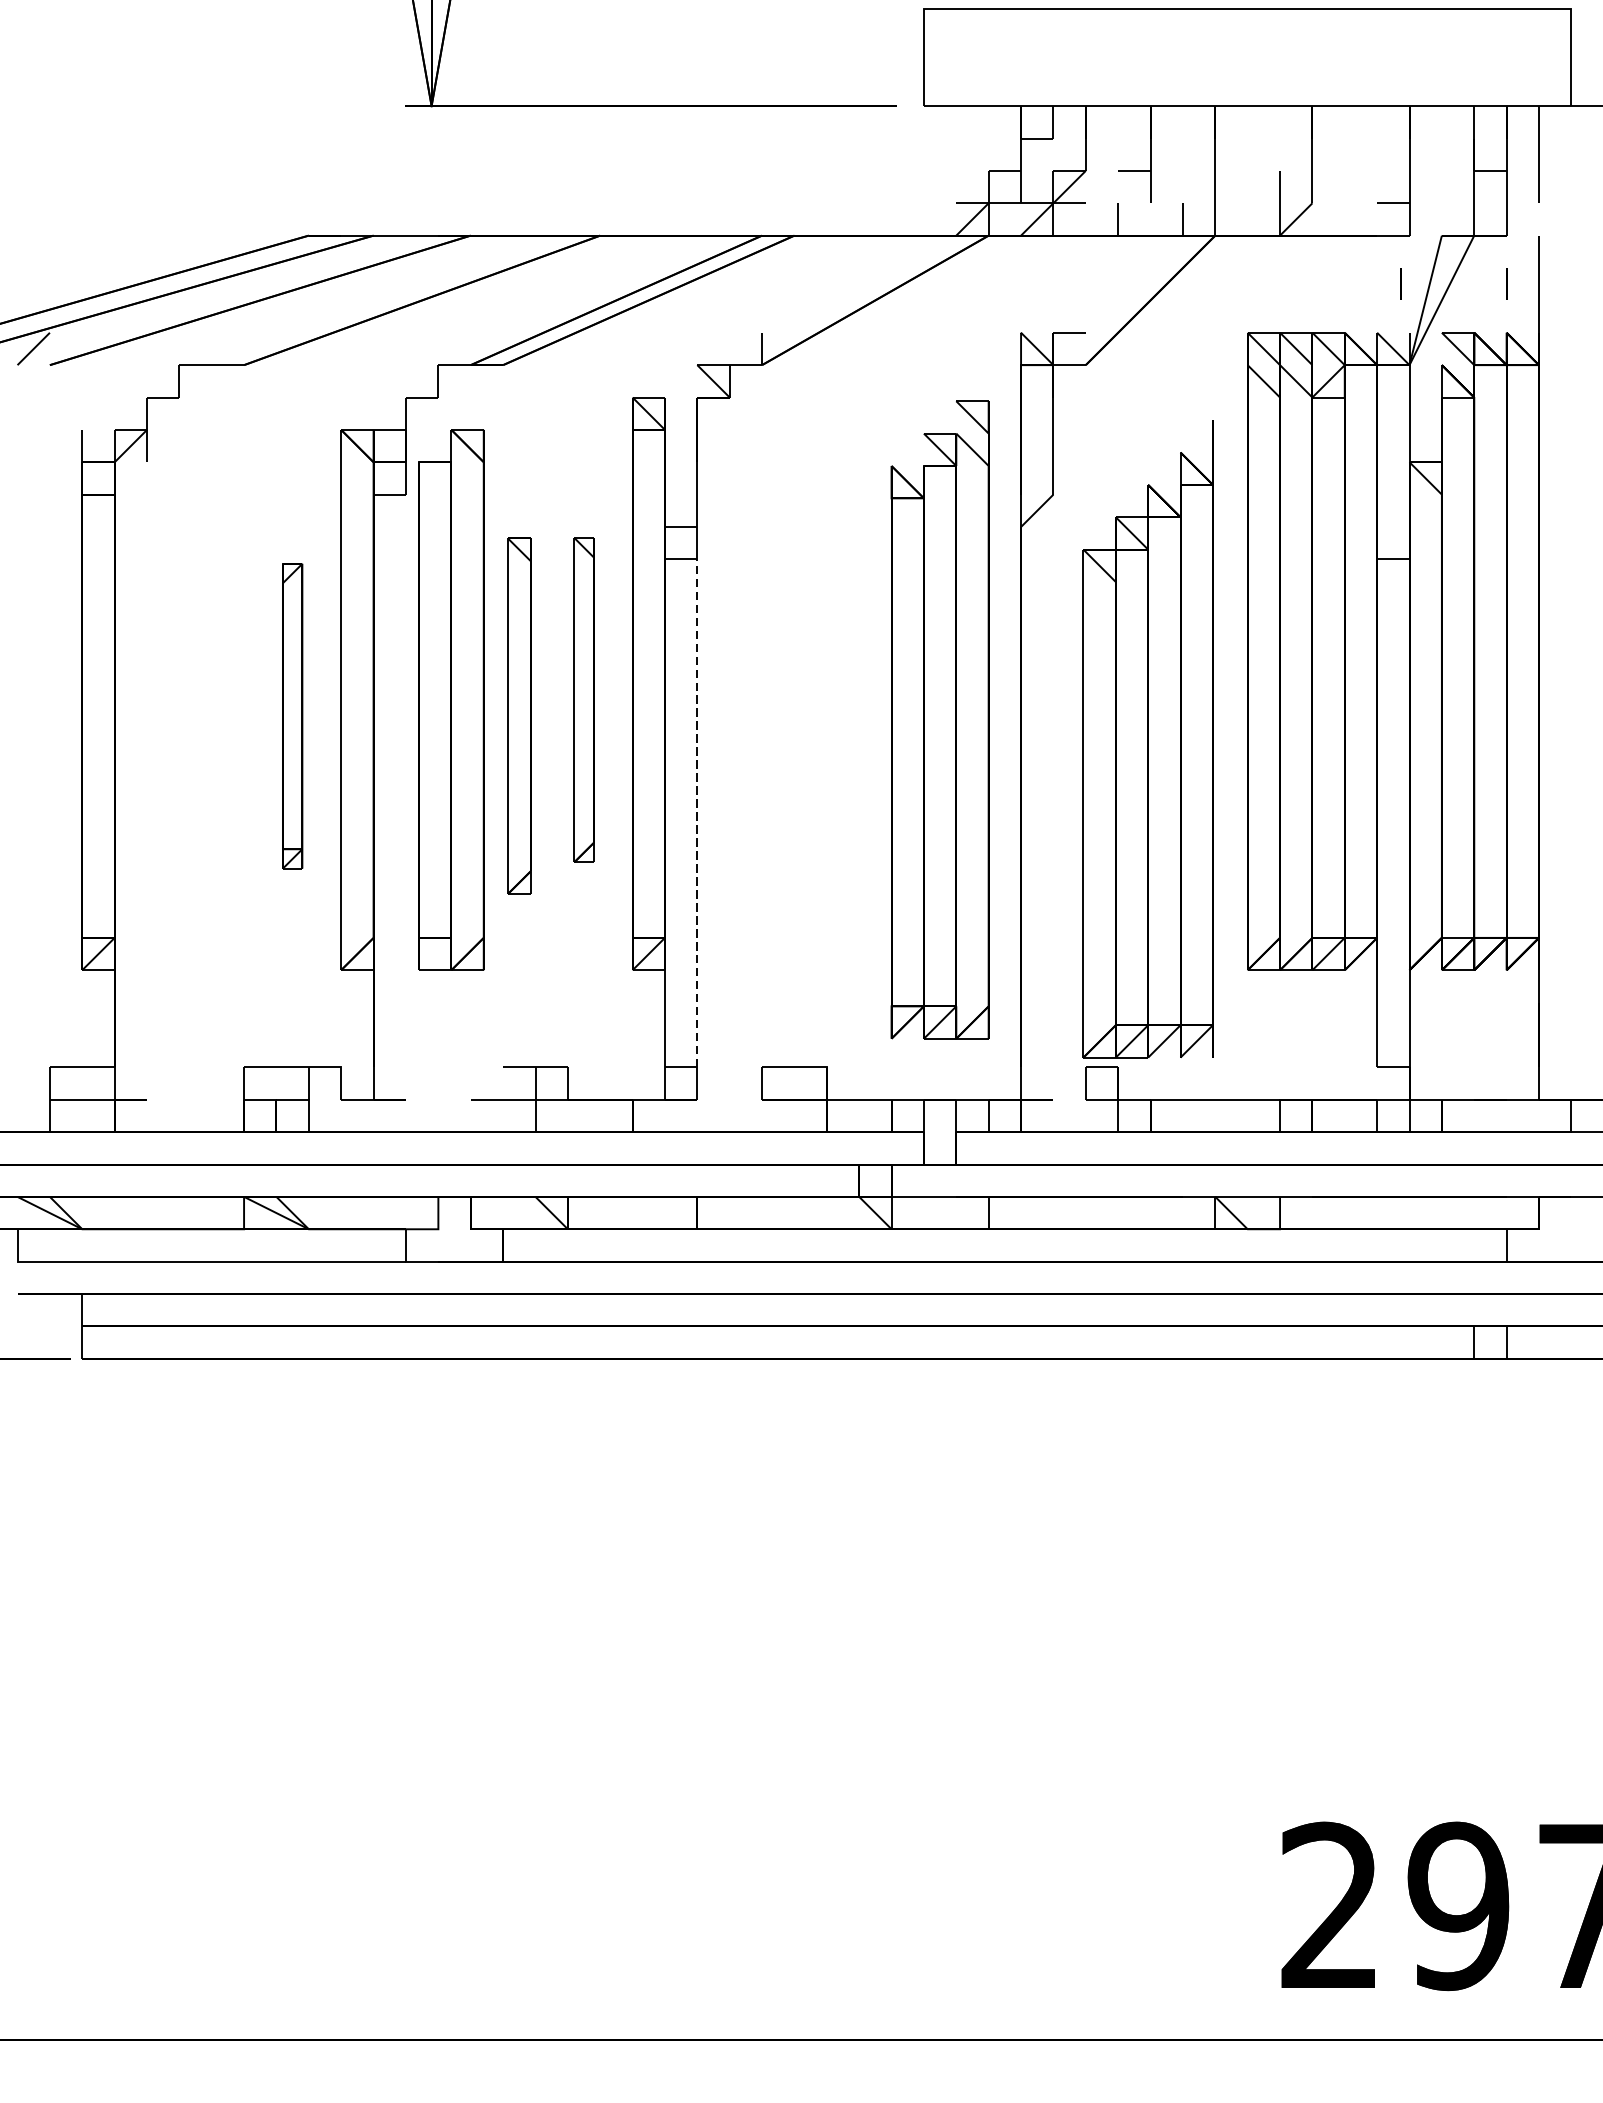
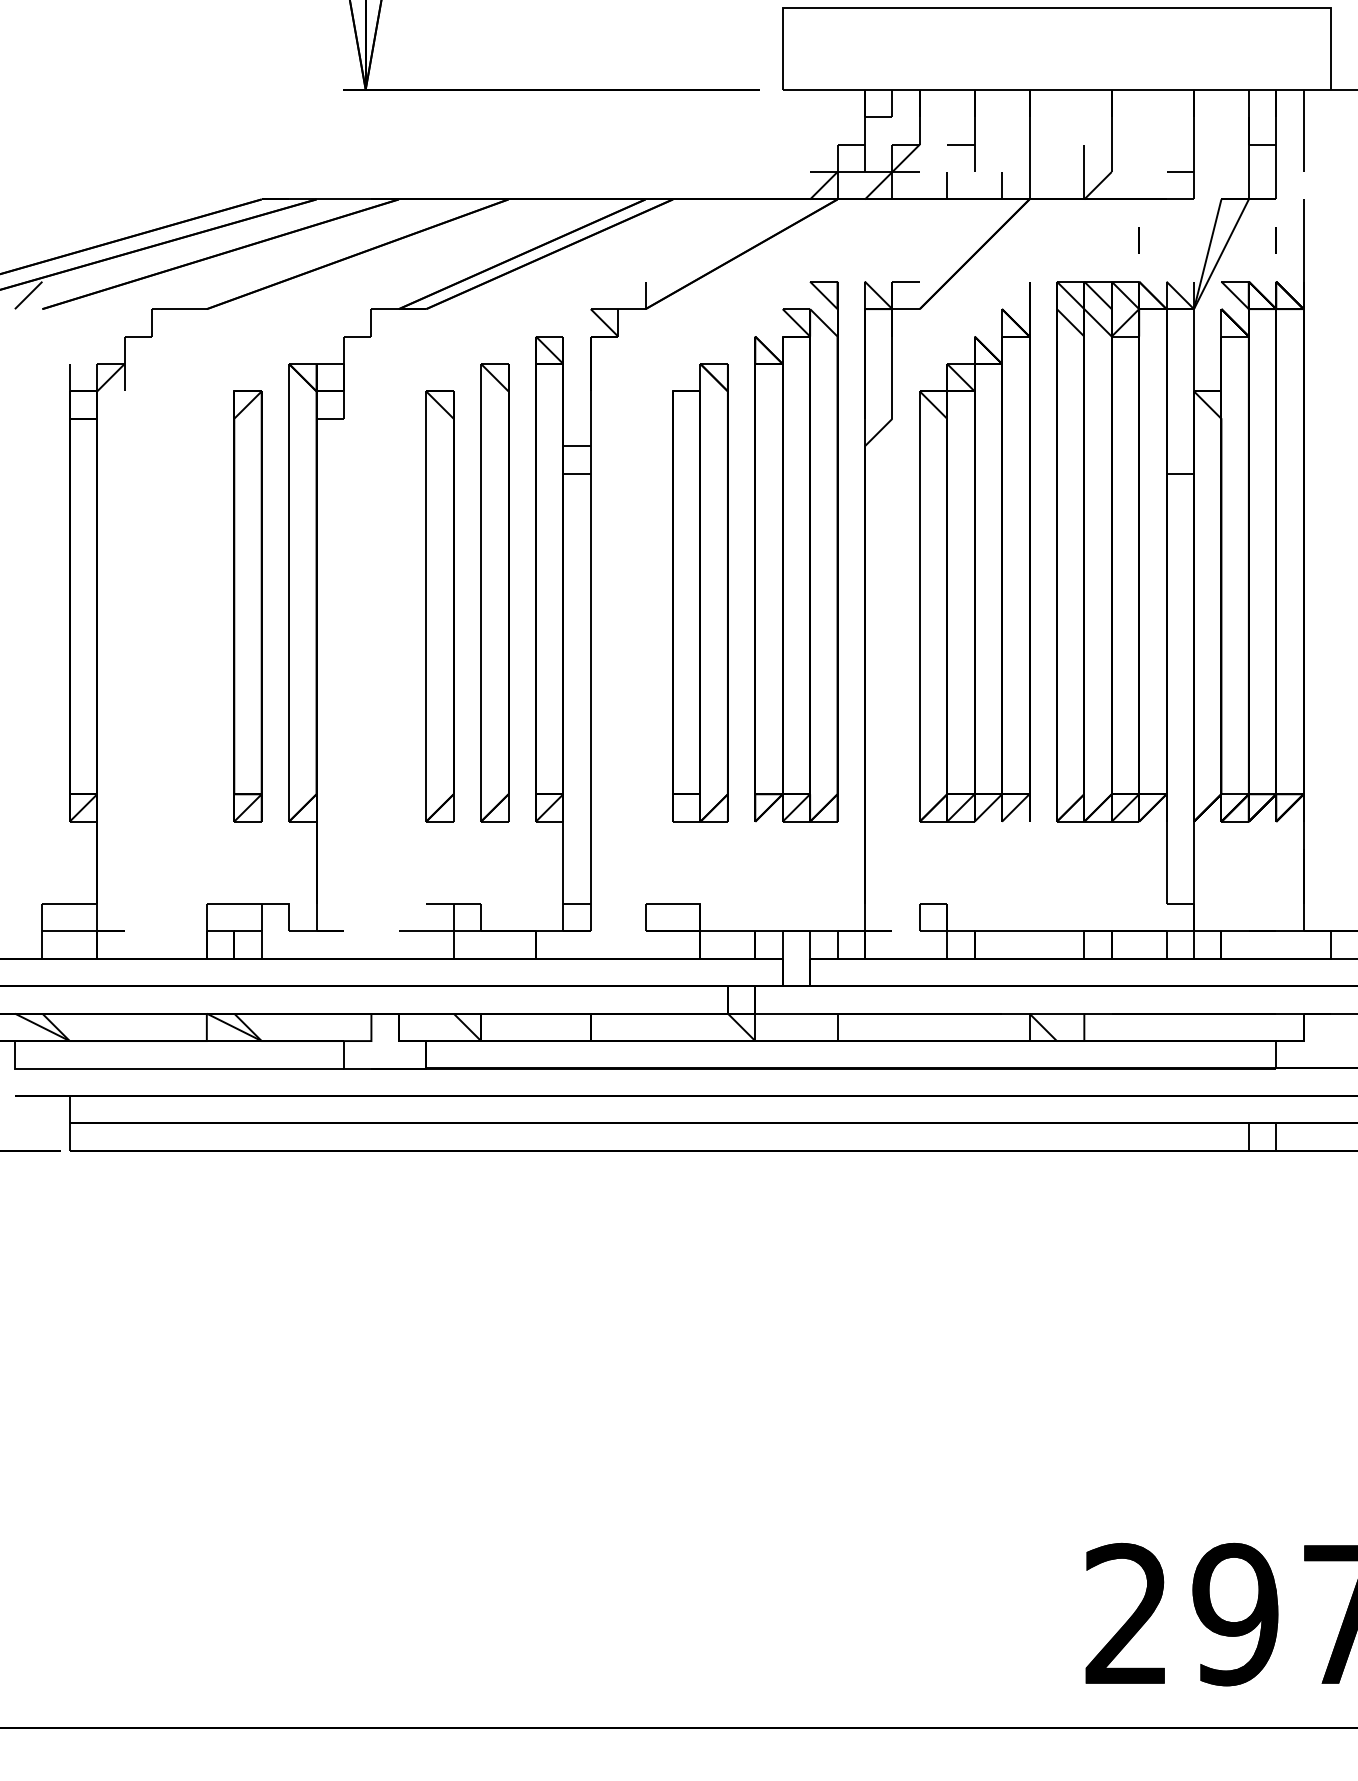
line: (1400, 284) -> (1138, 240), moved
part: (451, 699) -> (700, 592), moved
part: (583, 699) -> (494, 592), size x1.67
part: (292, 716) -> (247, 606), size x1.67
part: (518, 716) -> (439, 606), size x1.43
part: (940, 719) -> (796, 551), moved
part: (1148, 739) -> (974, 552), moved
line: (697, 813) -> (590, 688), dashed -> solid

